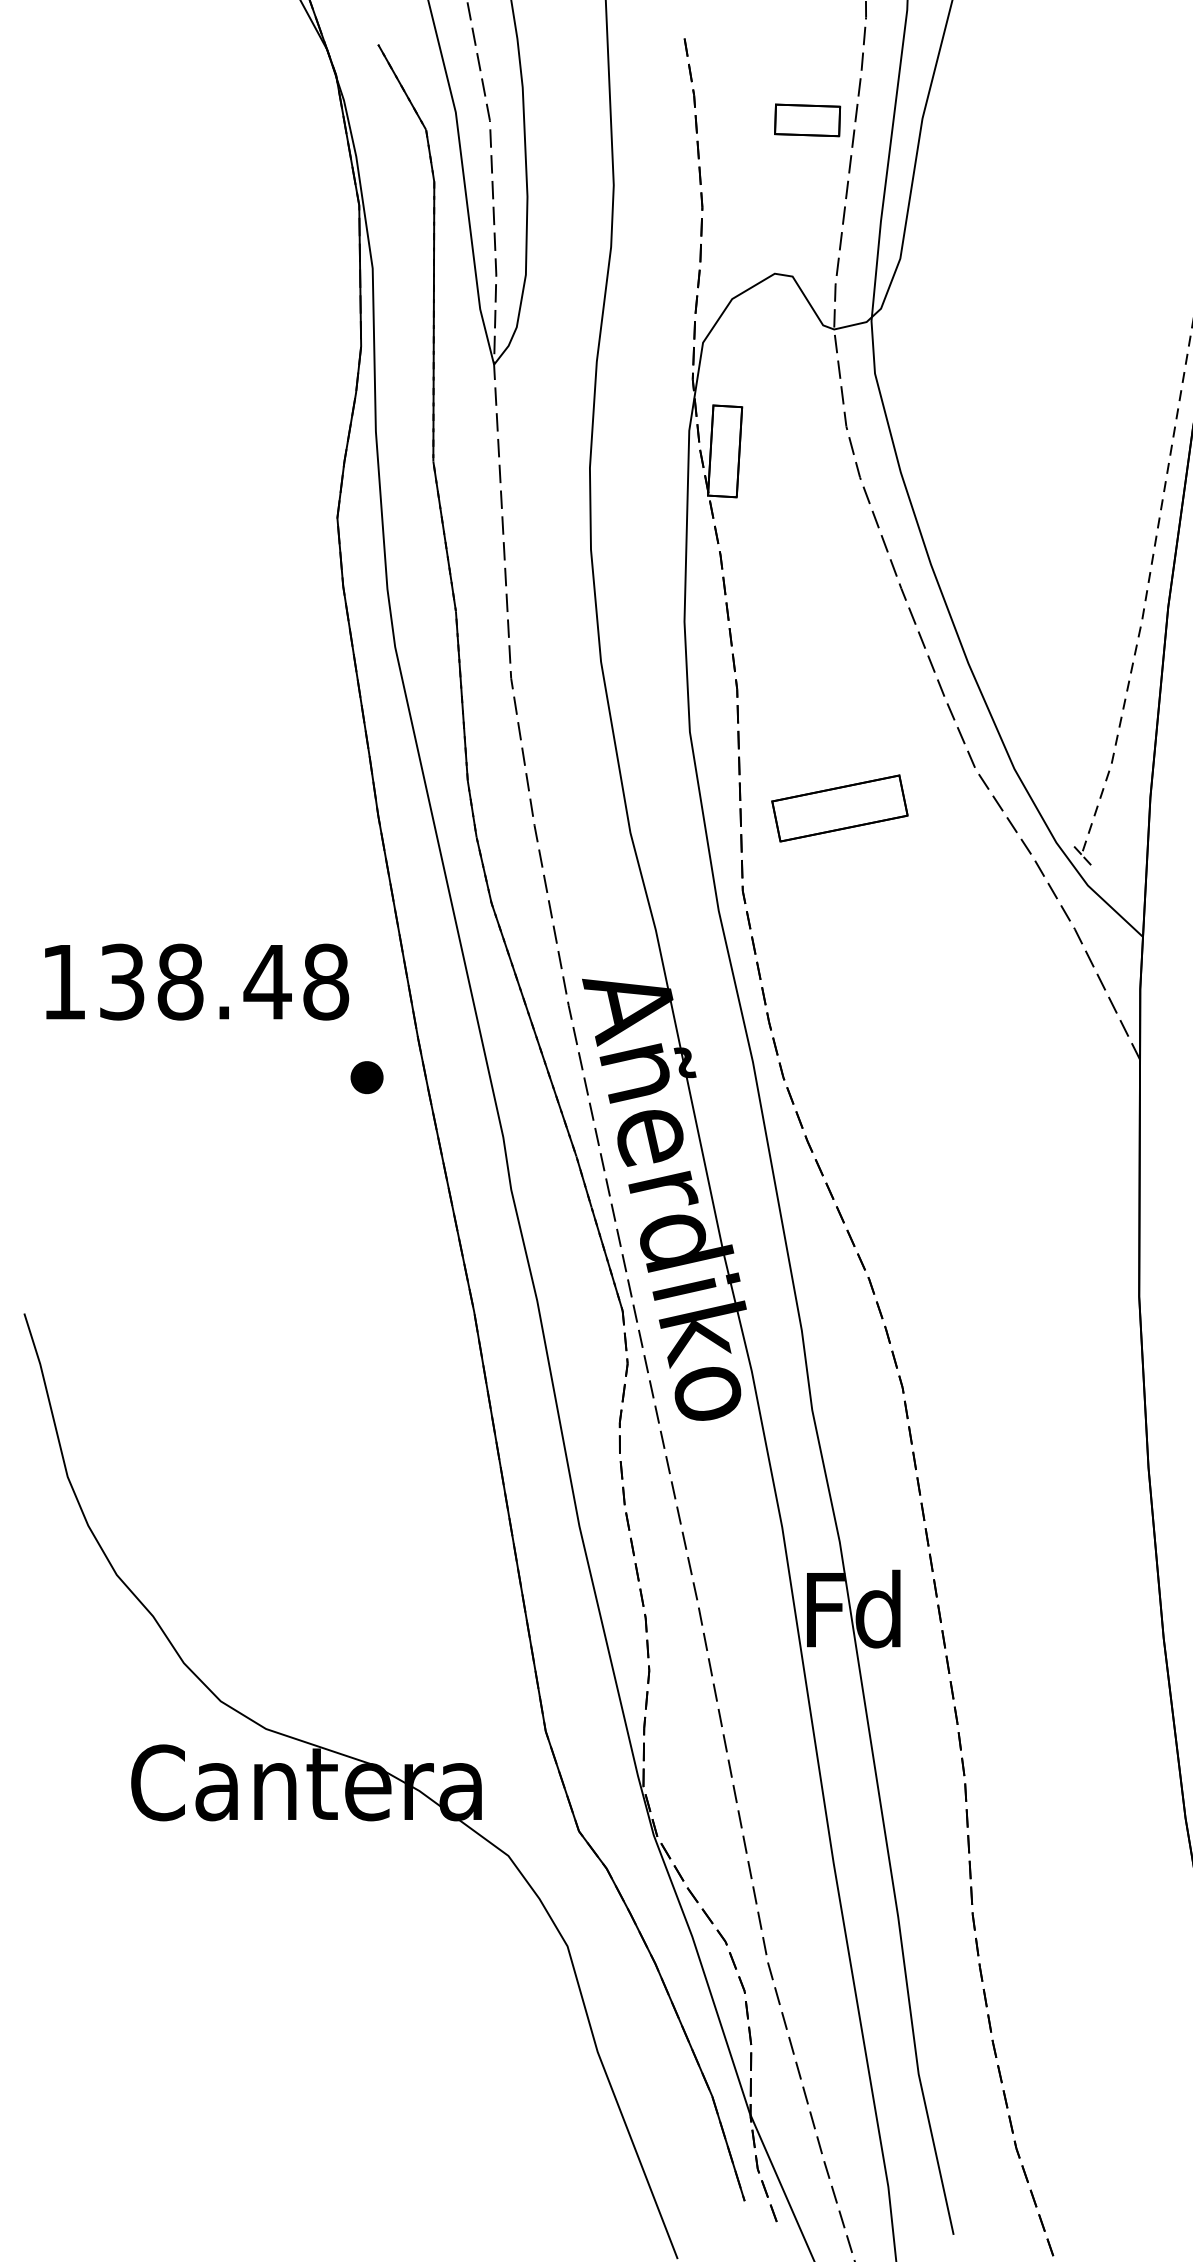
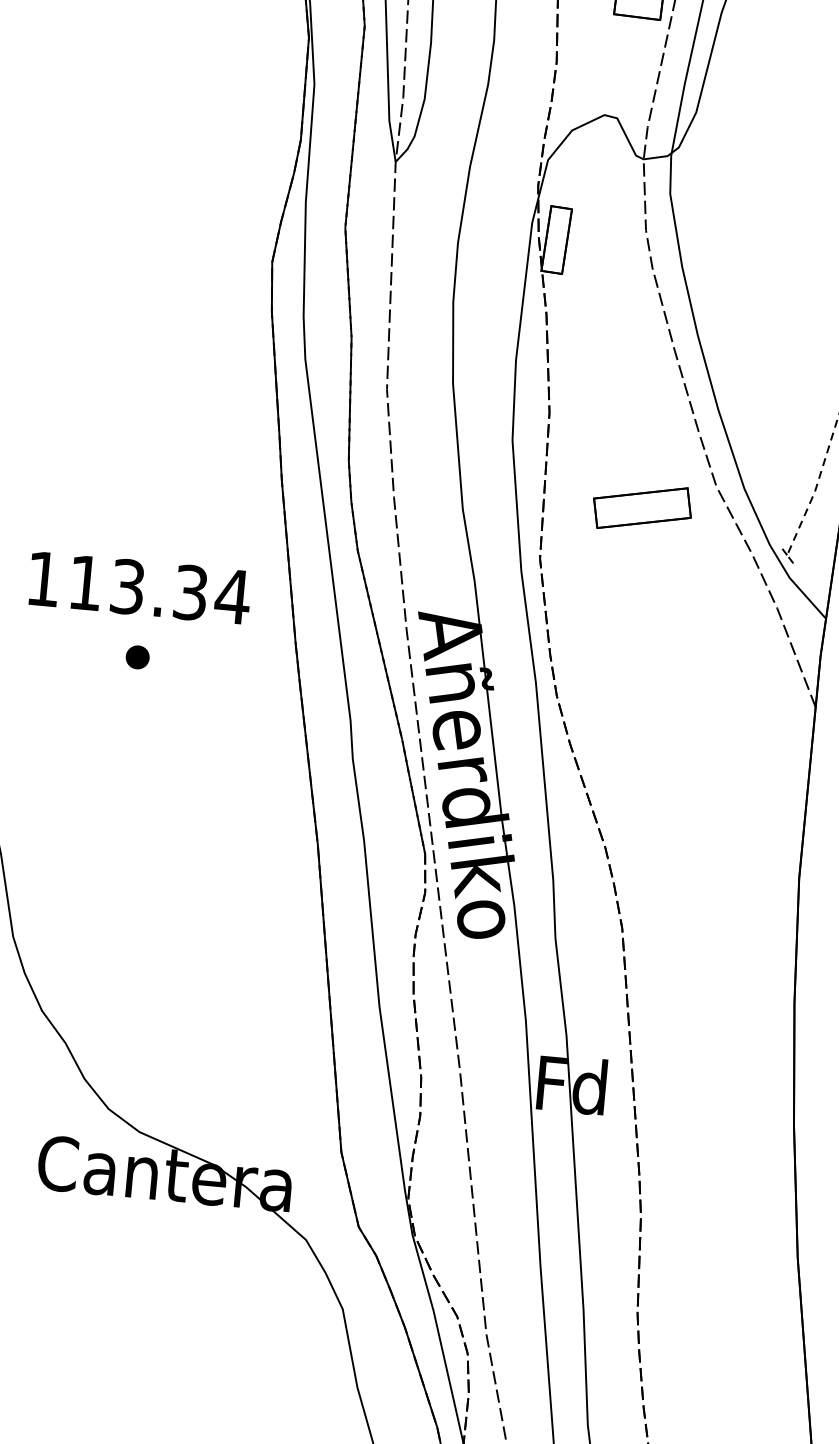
part: (839, 808) -> (642, 508), moved
text: (225, 981) -> (160, 589), 138.48 -> 113.34
part: (366, 1077) -> (137, 657), moved

